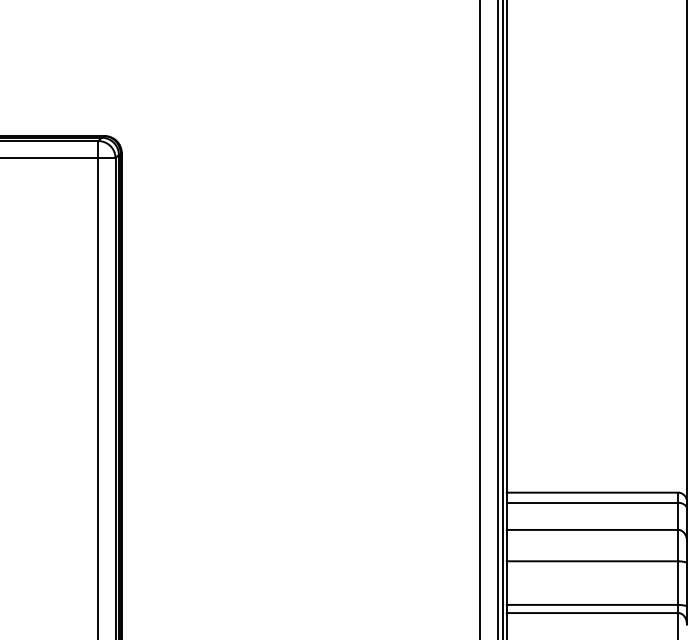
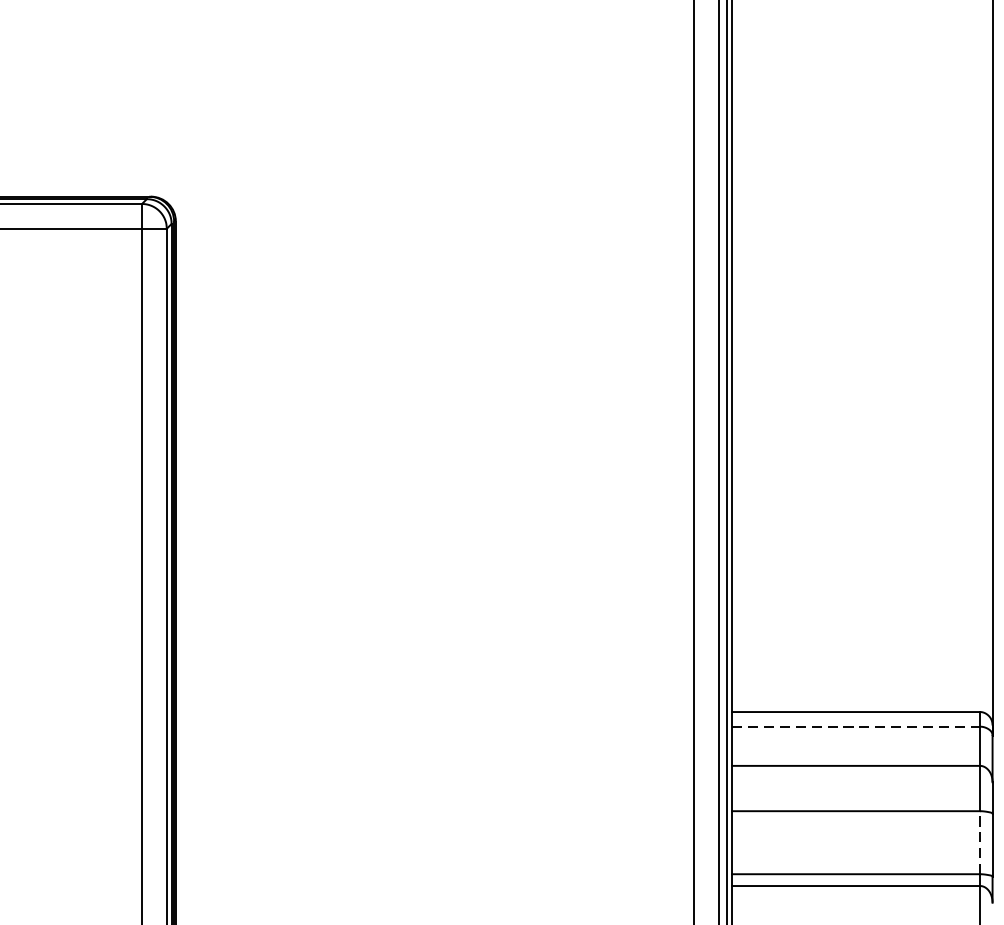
line: (592, 502) -> (856, 726), solid -> dashed
line: (678, 583) -> (980, 843), solid -> dashed

